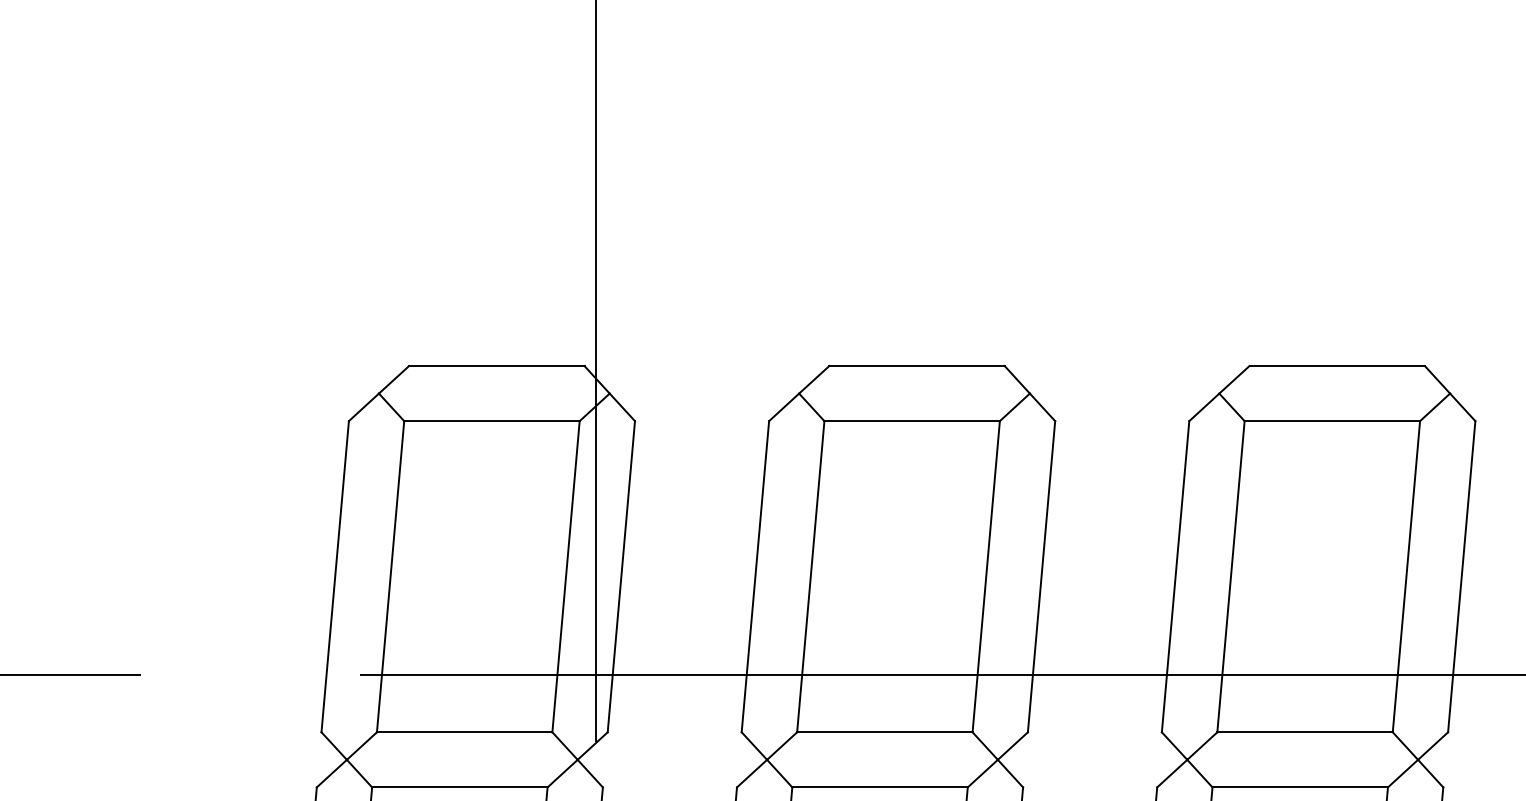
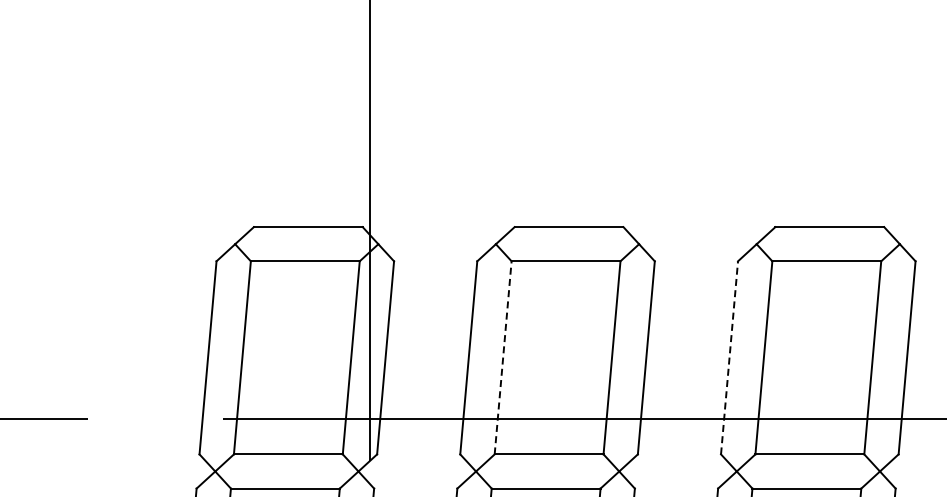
line: (811, 576) -> (503, 357), solid -> dashed
line: (1175, 576) -> (729, 357), solid -> dashed

